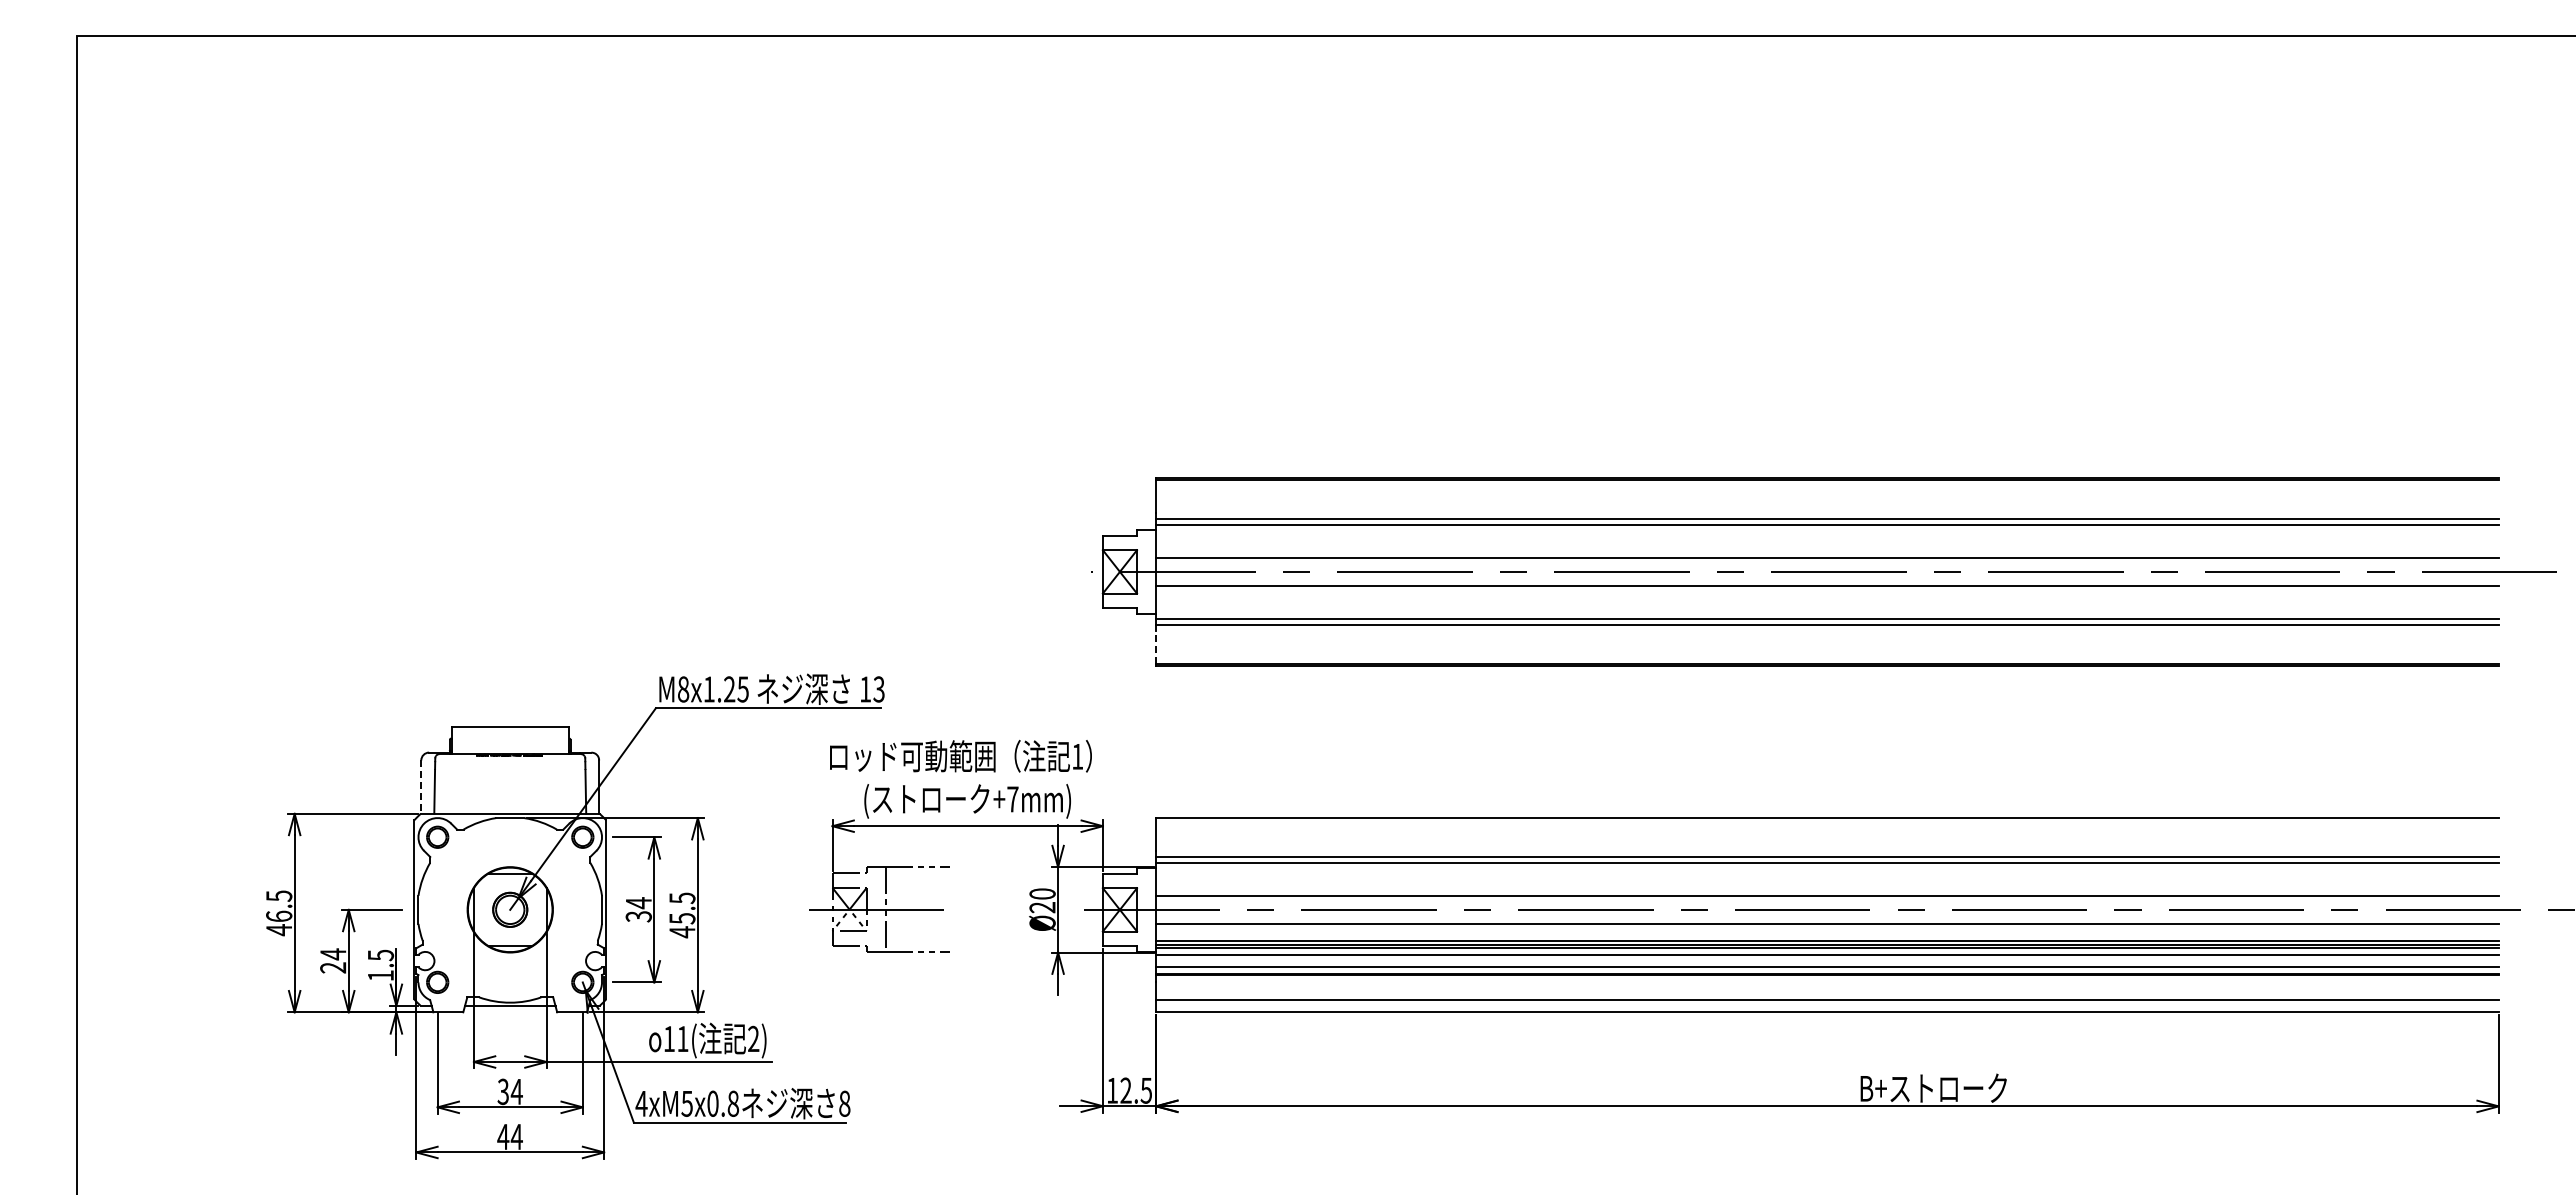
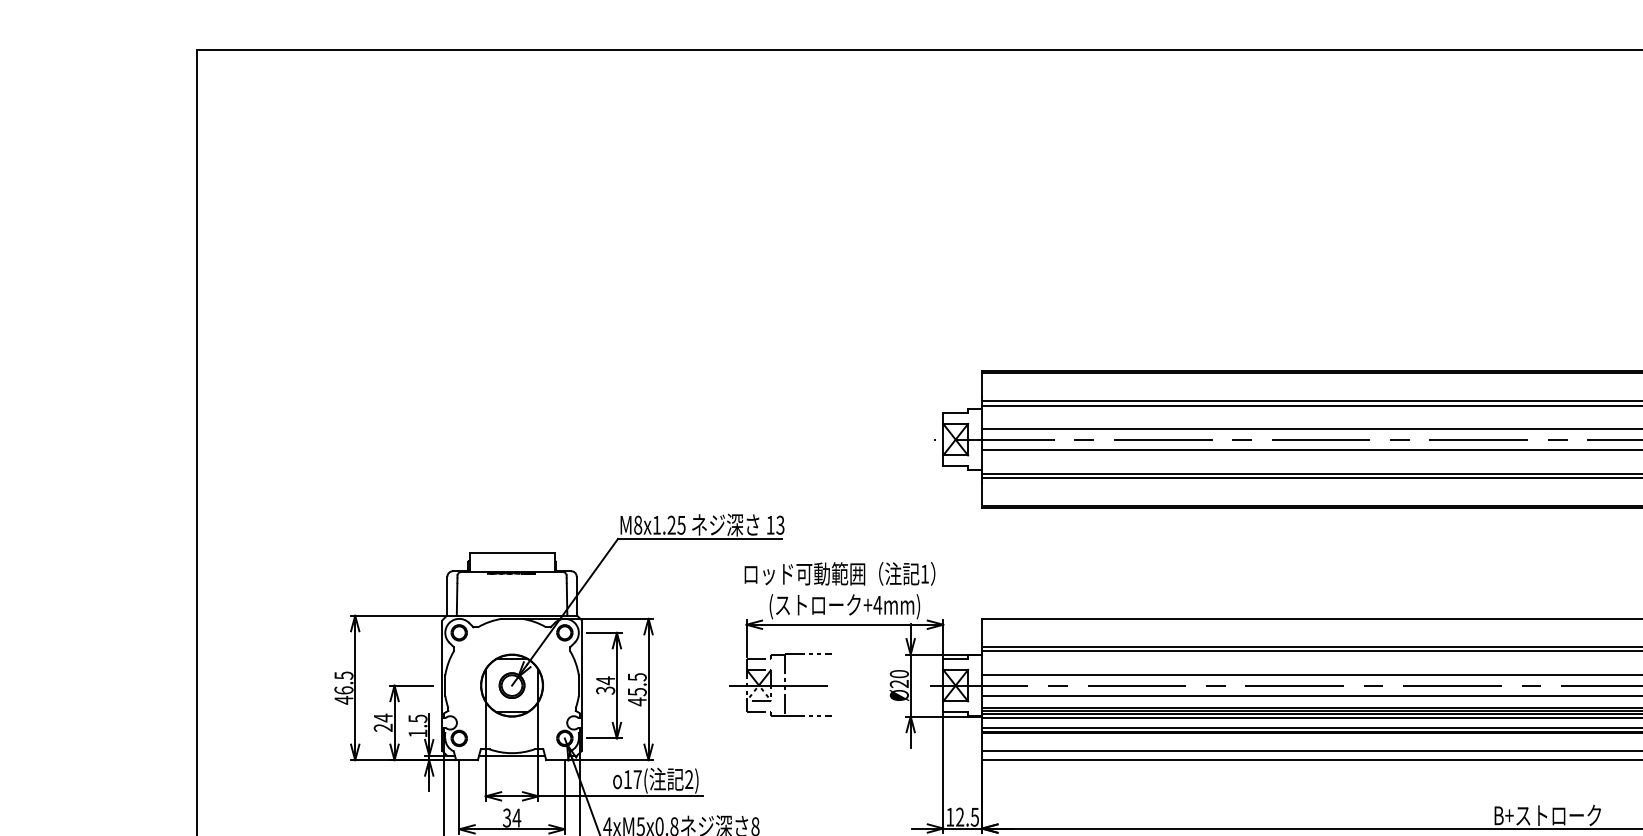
line: (1156, 646) -> (982, 494), dashed -> solid
line: (421, 787) -> (447, 596), dashed -> solid
text: (1012, 799) -> (877, 605), +7mm) -> +4mm)
text: (682, 1038) -> (637, 779), 11( -> 17(

